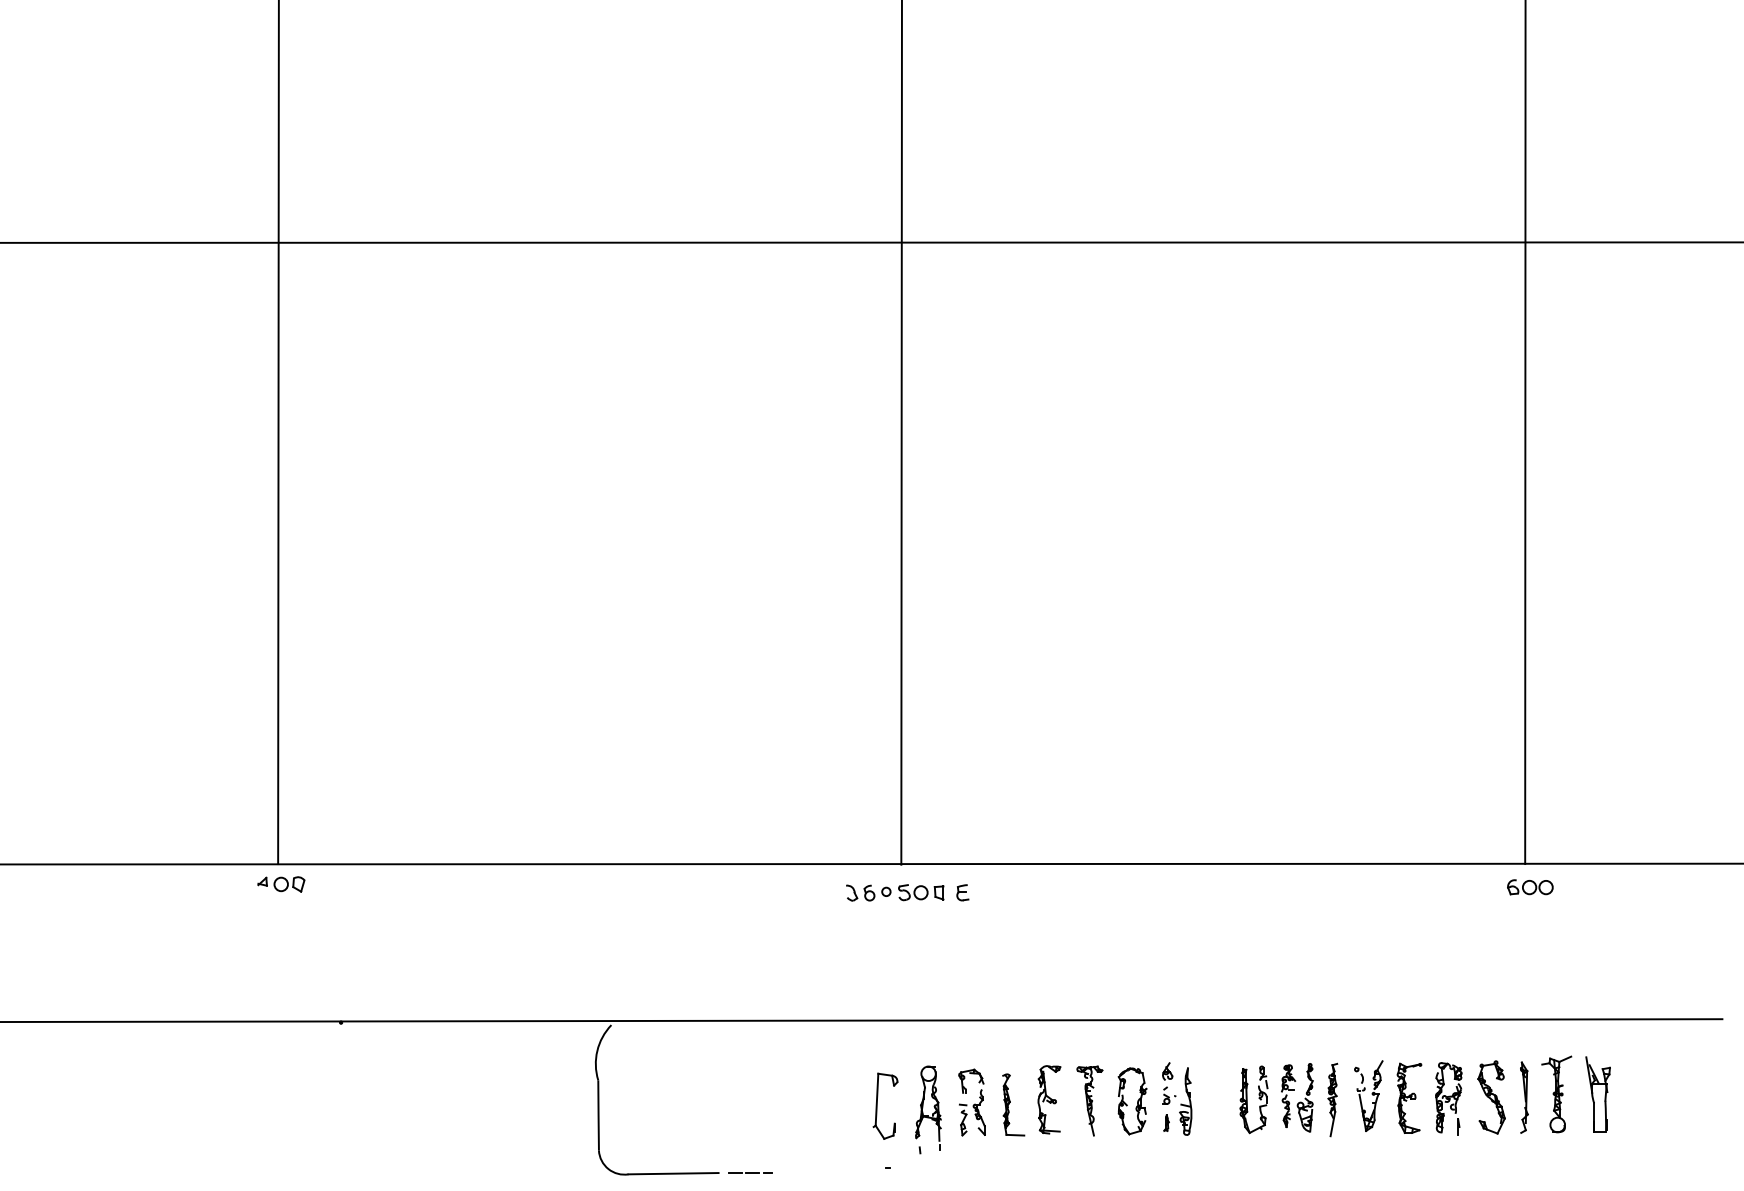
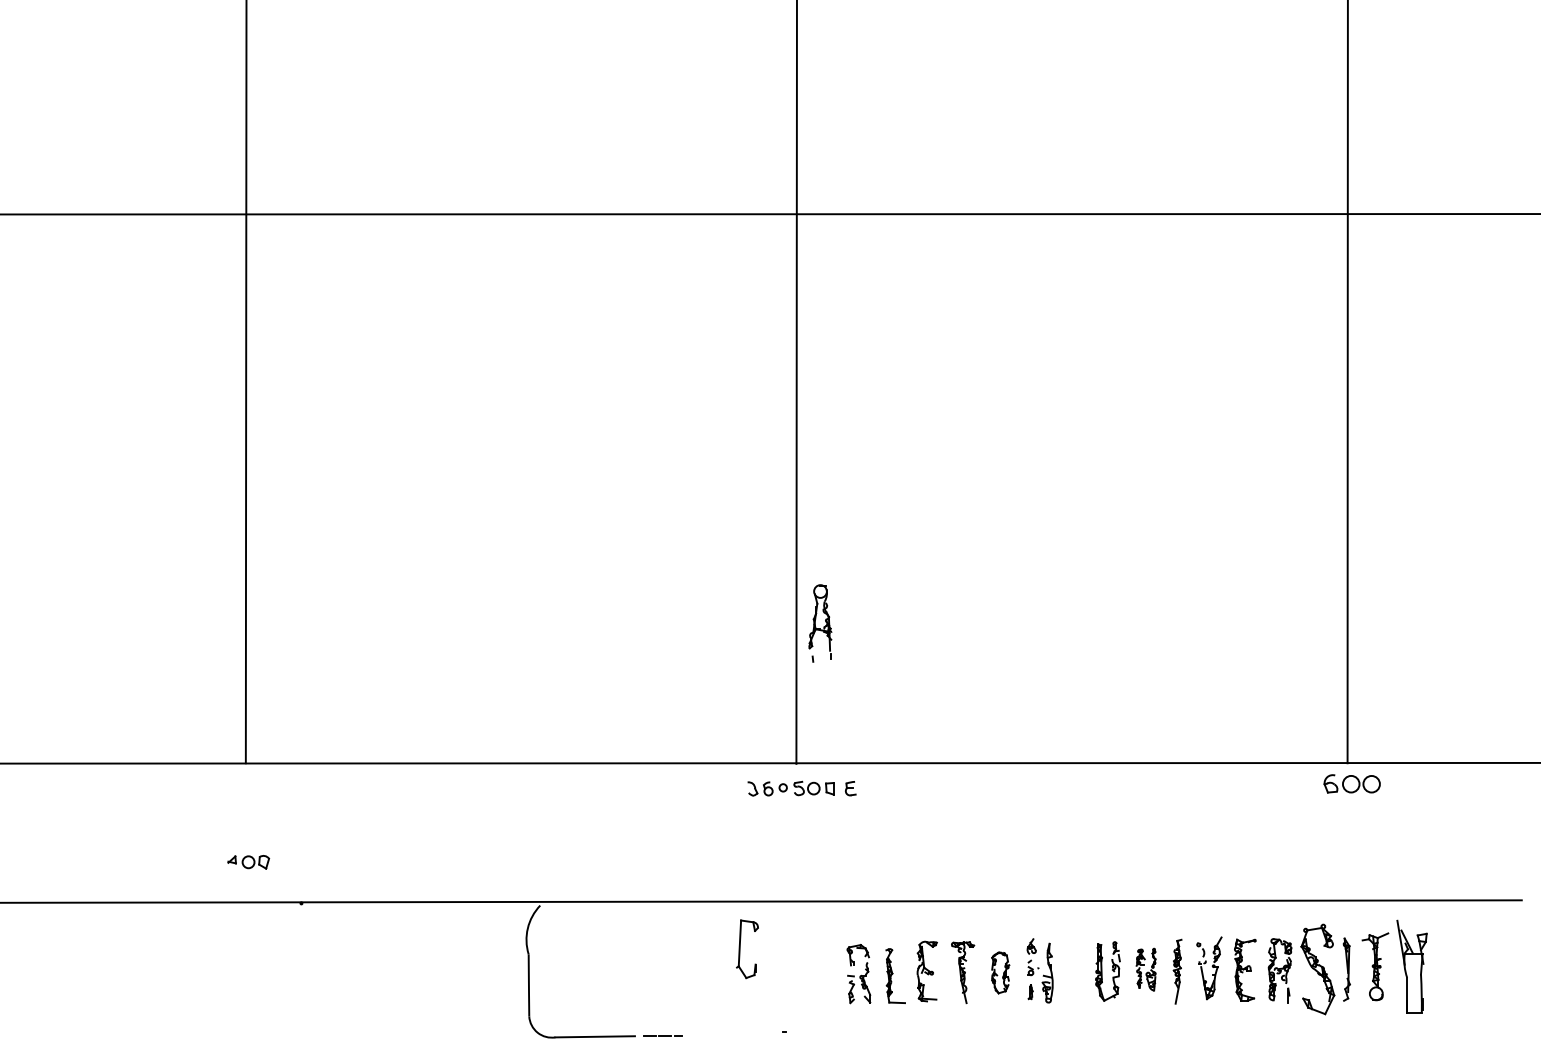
part: (281, 884) -> (248, 862), moved
part: (1529, 886) -> (1351, 783), size x1.4
part: (1597, 1094) -> (1411, 966), size x1.4
part: (1296, 1097) -> (1145, 969), size x0.7
part: (1491, 1097) -> (1317, 969), size x1.4
part: (1132, 1100) -> (1000, 972), size x0.7
part: (877, 1106) -> (740, 949), moved
part: (928, 1109) -> (820, 623), moved

